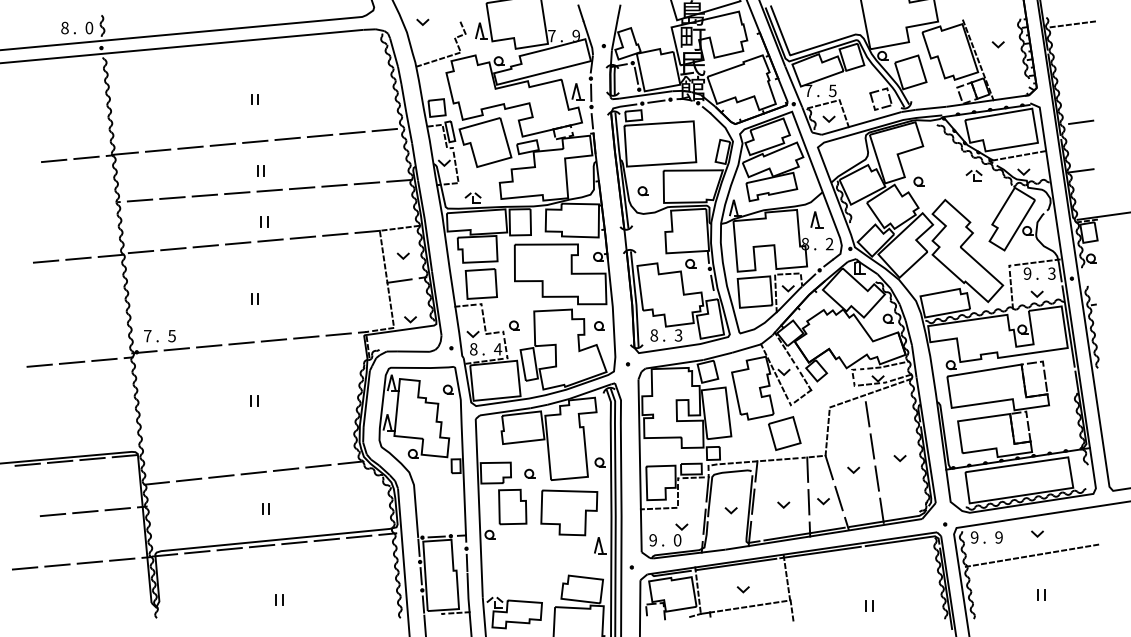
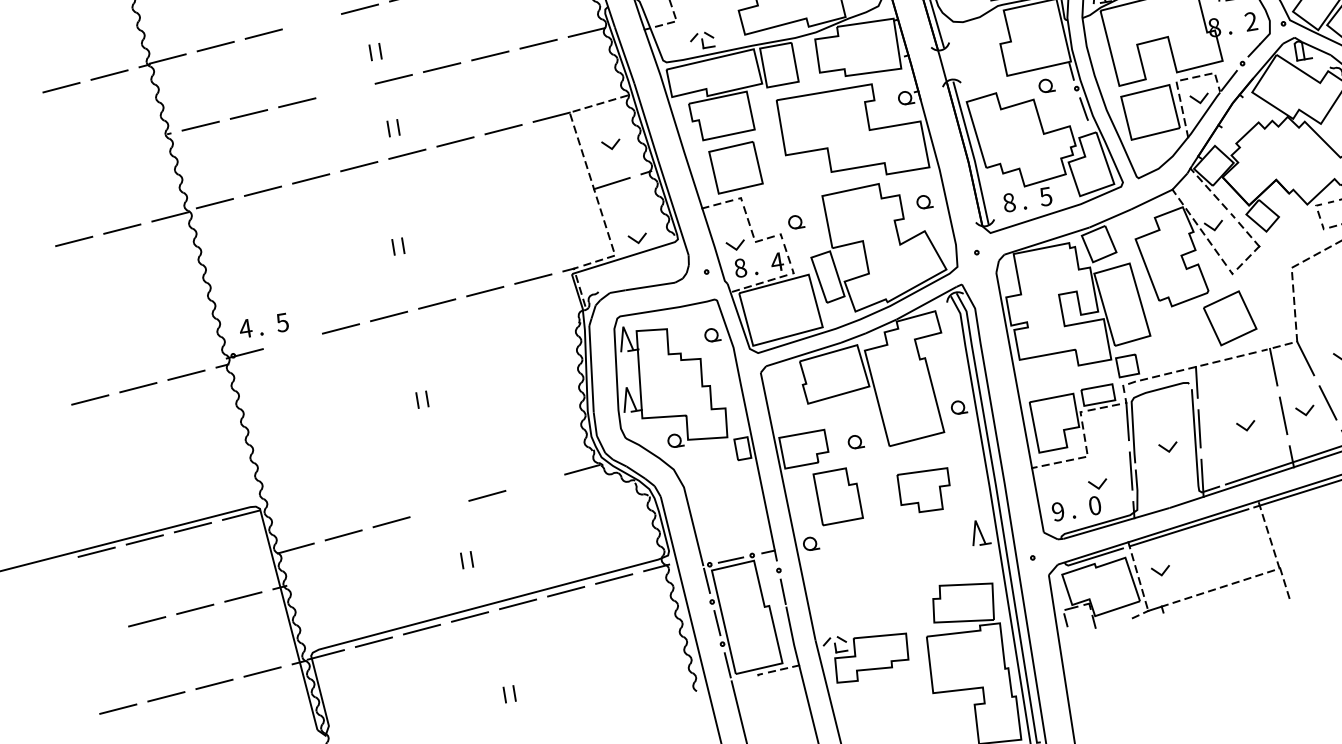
line: (222, 144) -> (311, 21), removed
line: (237, 193) -> (345, 91), removed
text: (678, 335) -> (1045, 196), 3 -> 5
text: (147, 336) -> (245, 329), 7 -> 4
line: (176, 349) -> (292, 341), removed
line: (318, 465) -> (535, 481), removed
line: (253, 472) -> (438, 508), removed
part: (569, 512) -> (925, 490), size x0.6
line: (741, 589) -> (1158, 571), moved

